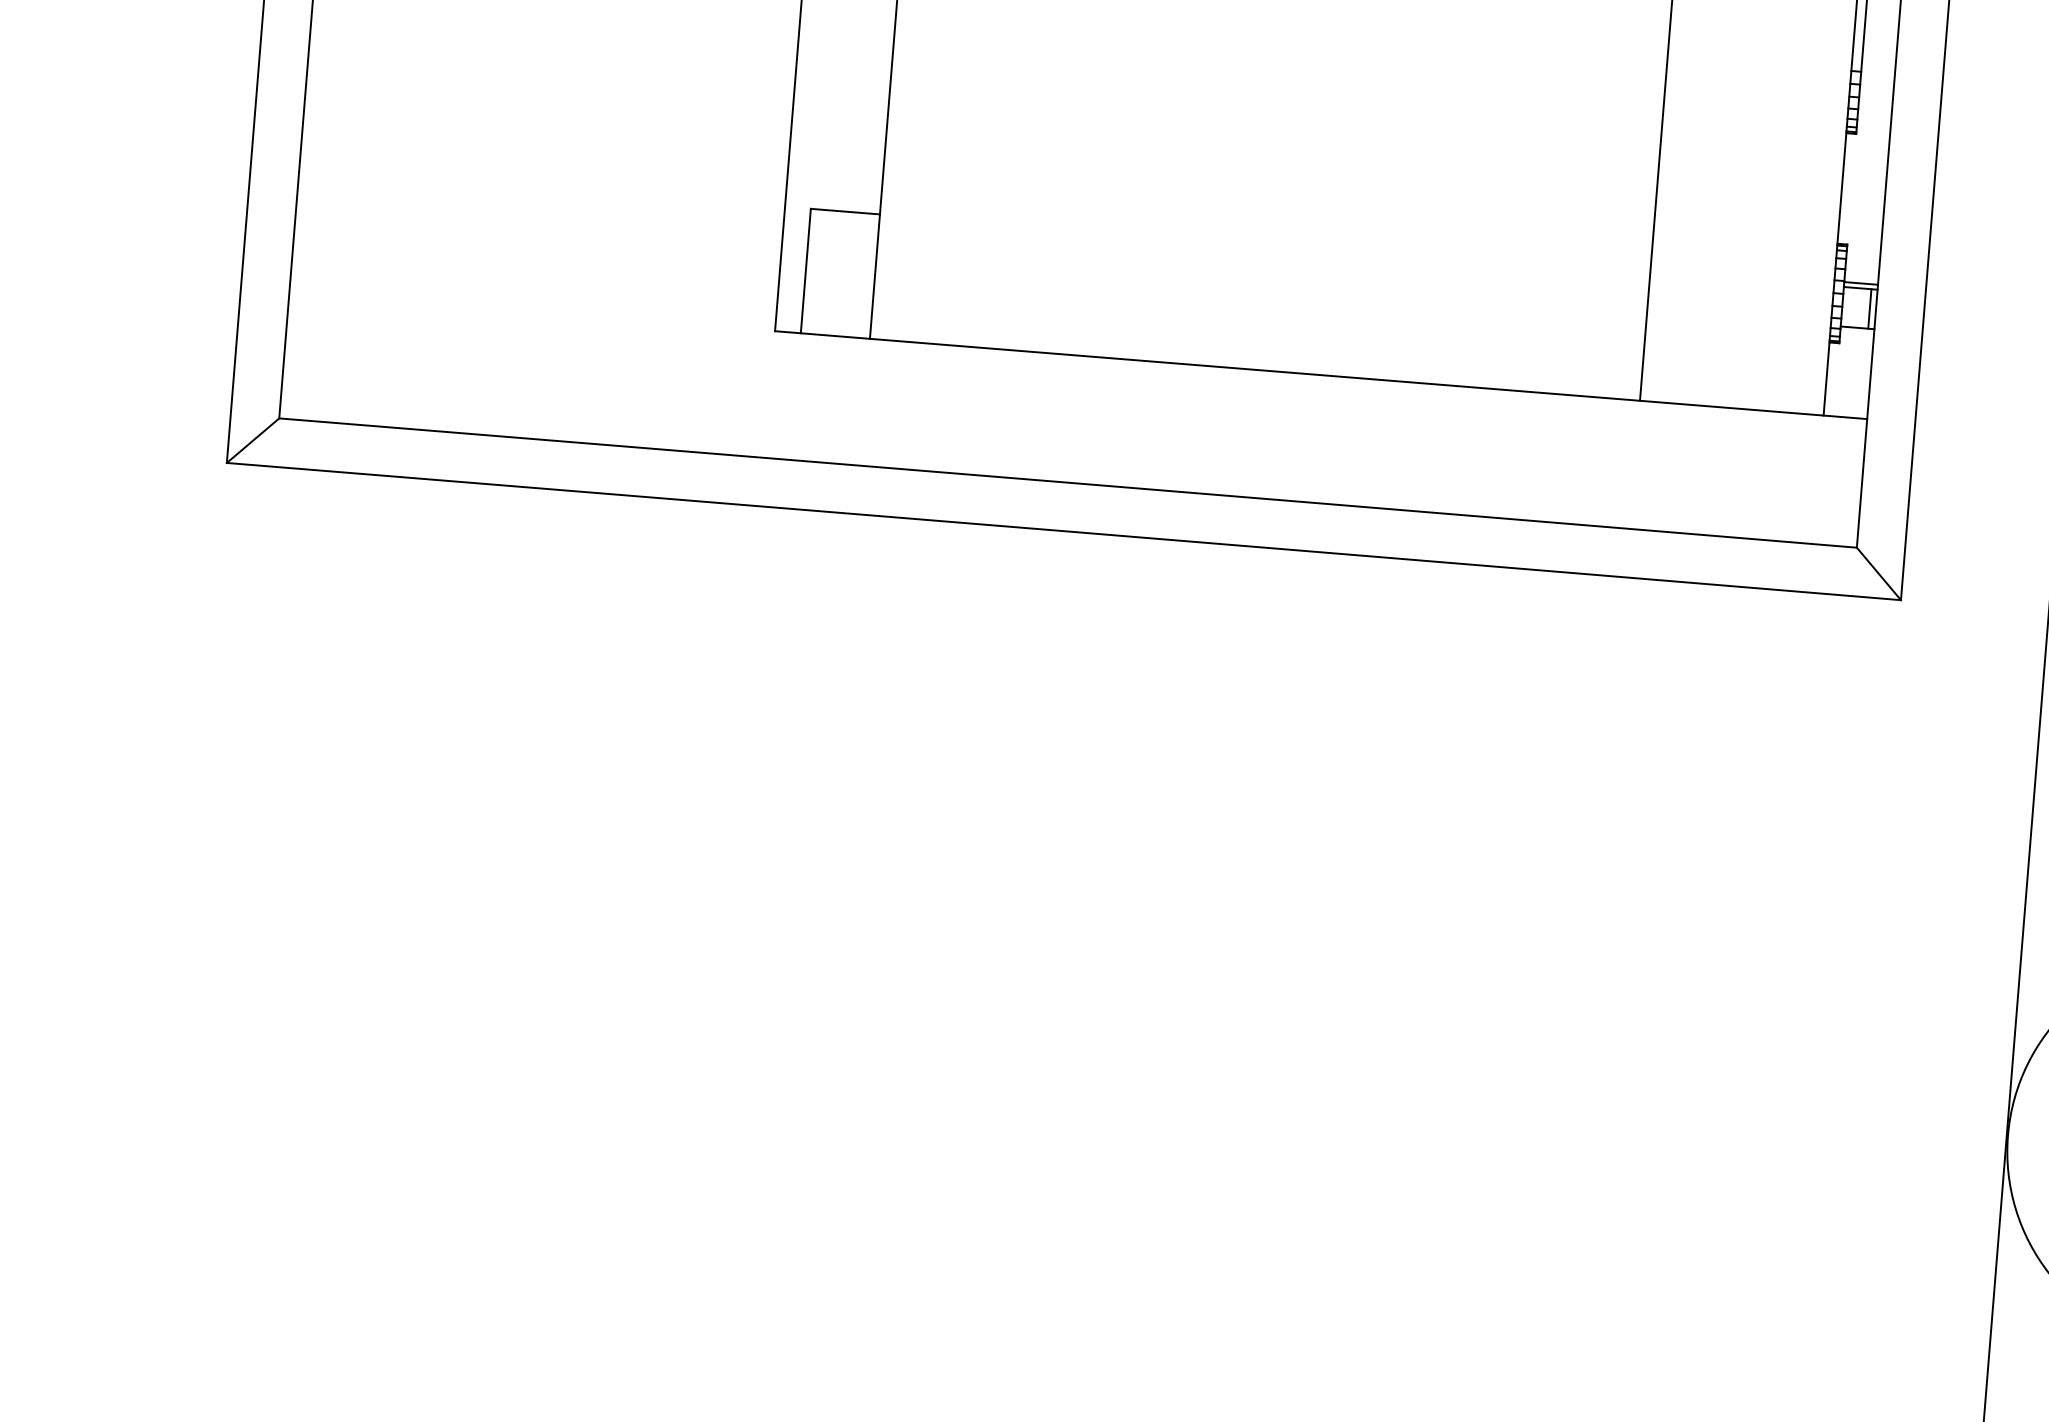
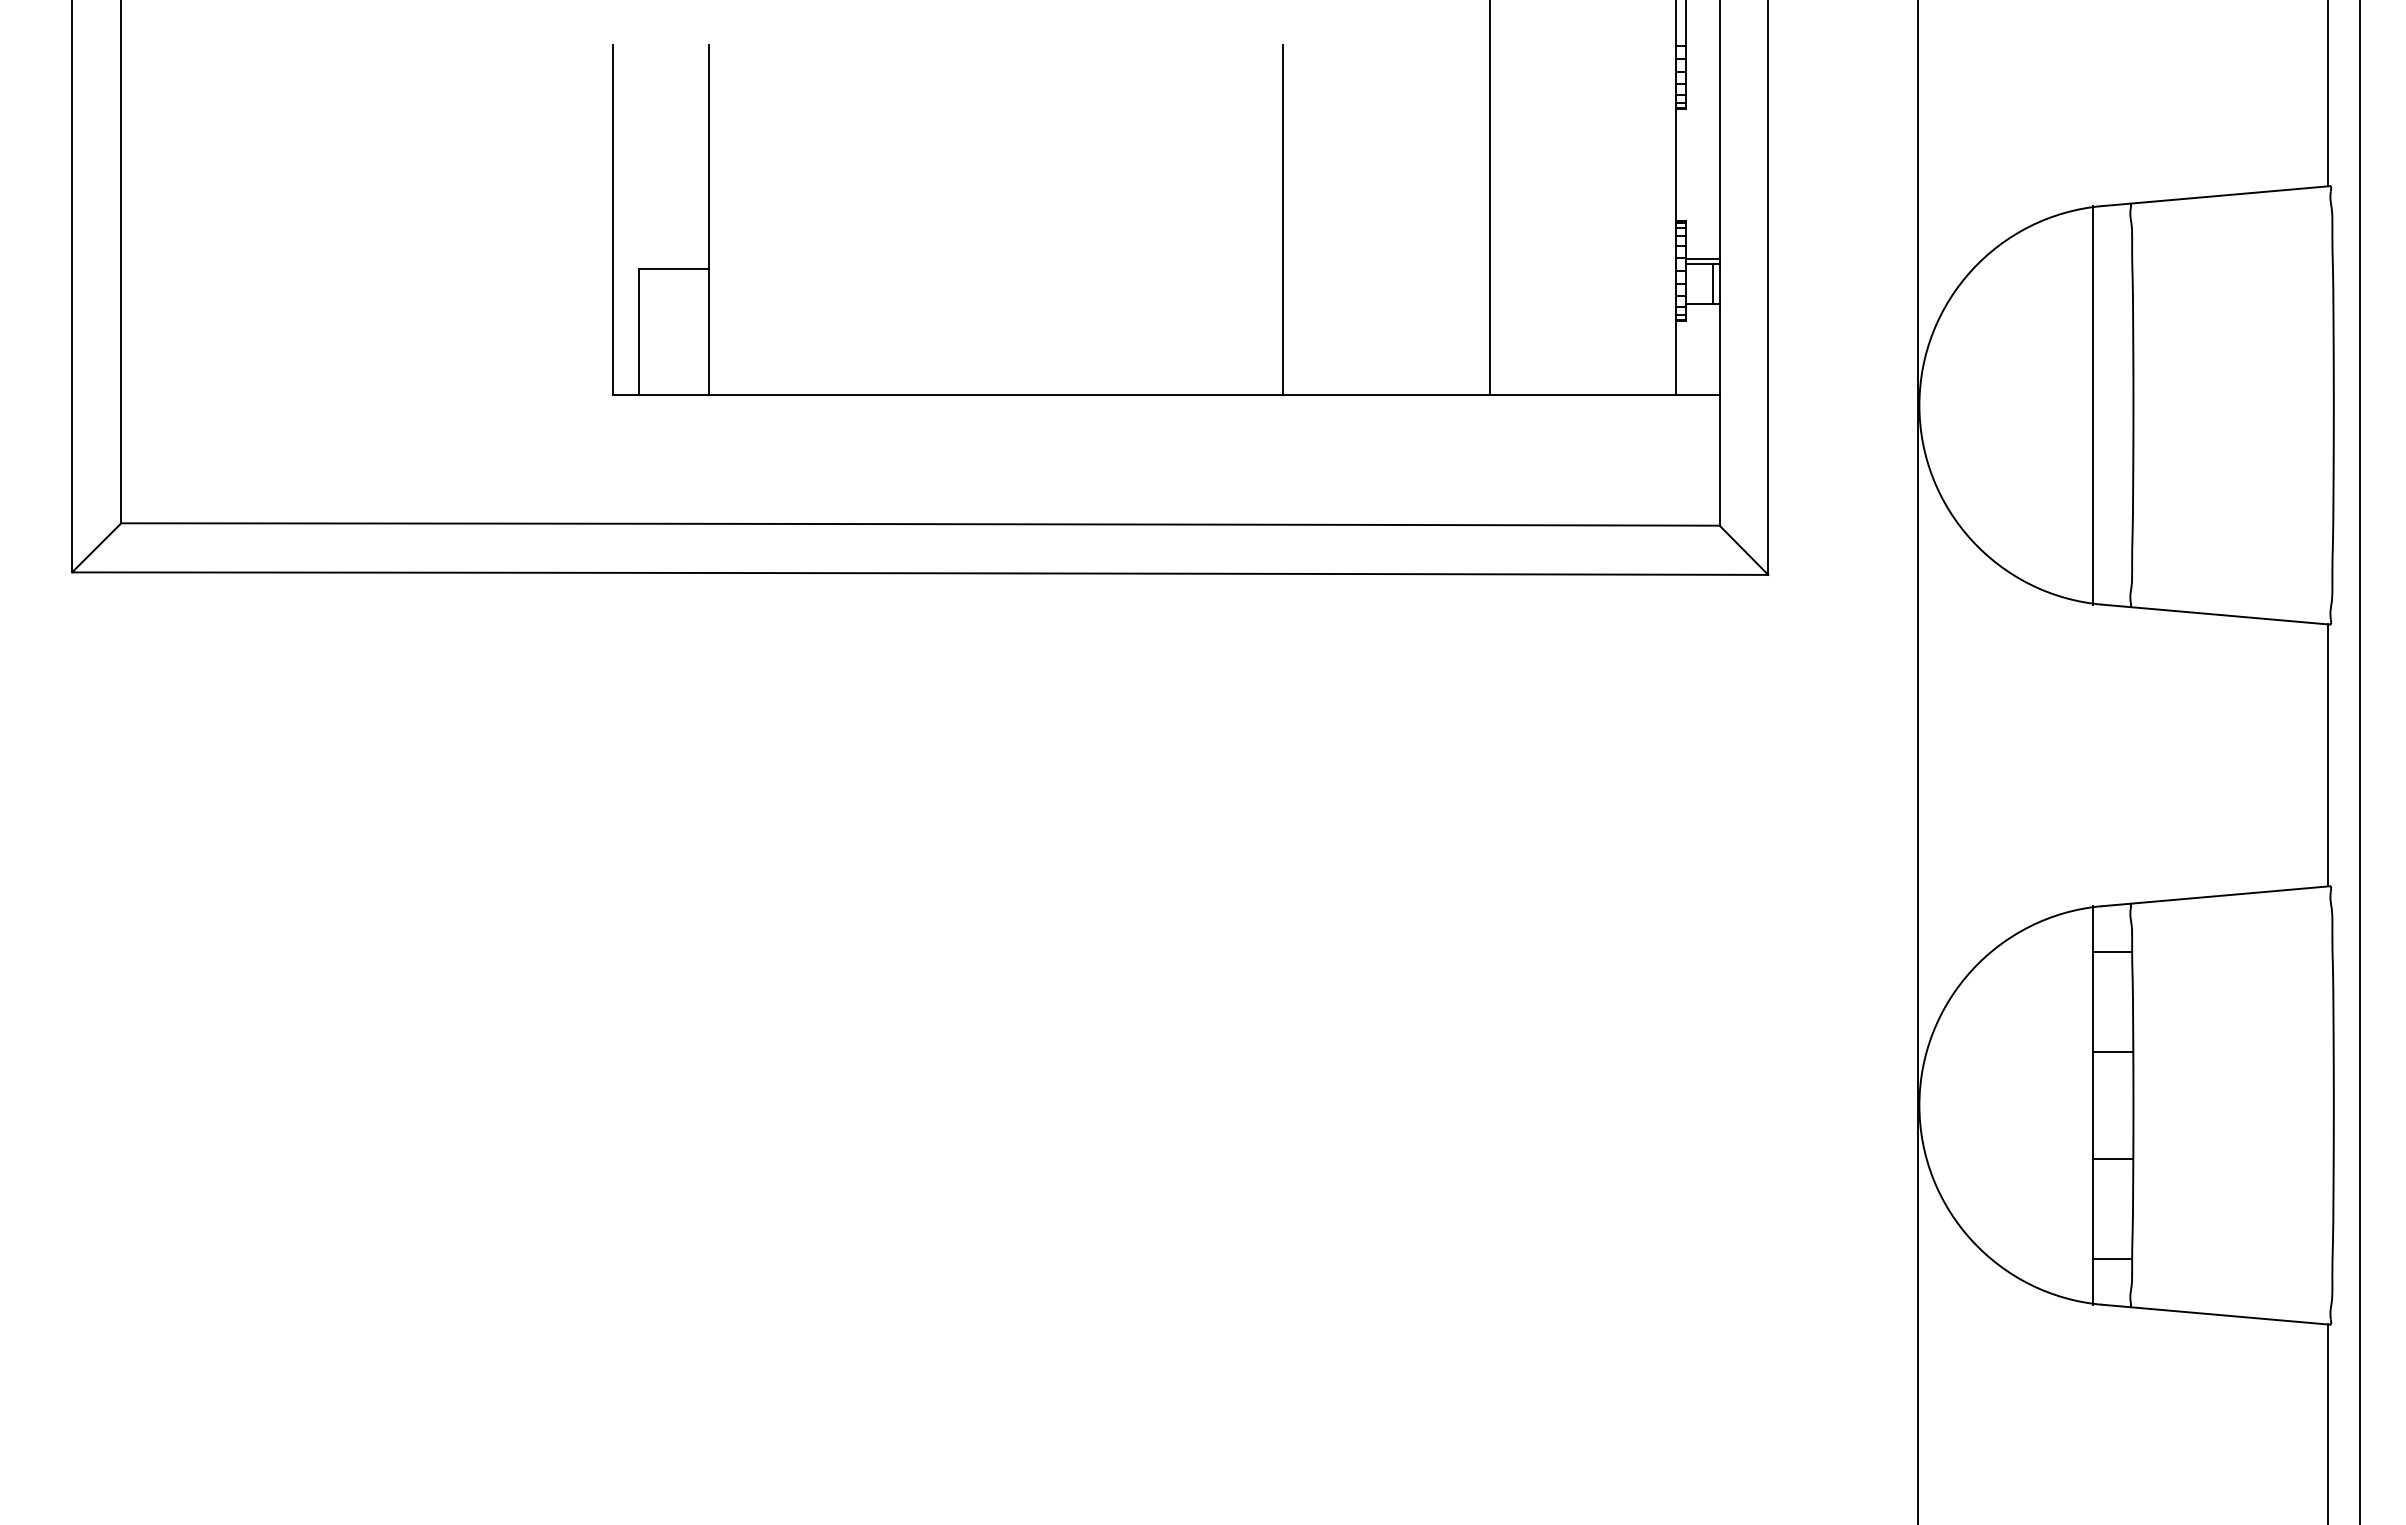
line: (1450, 211) -> (1283, 220), added

